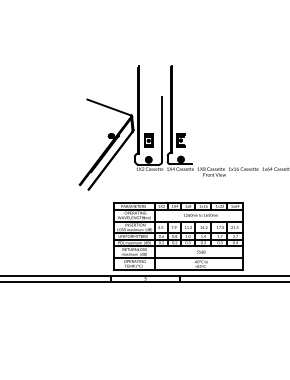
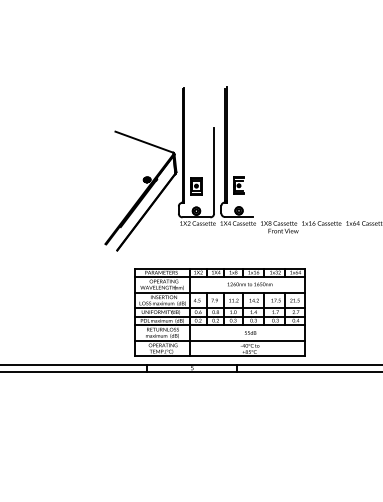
part: (177, 236) -> (219, 312), moved

